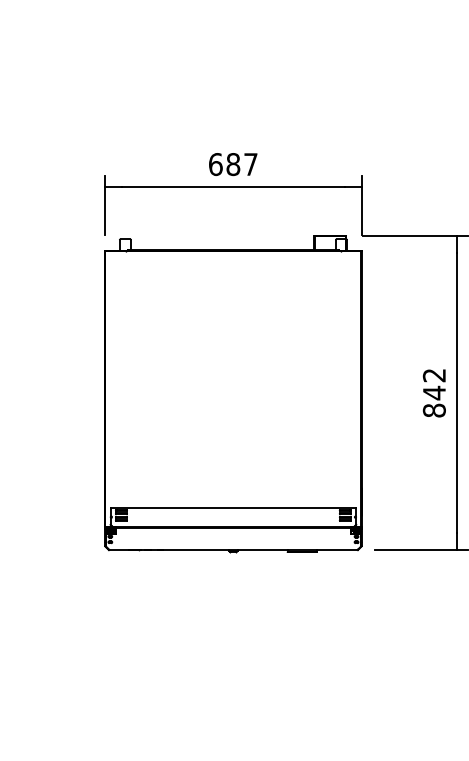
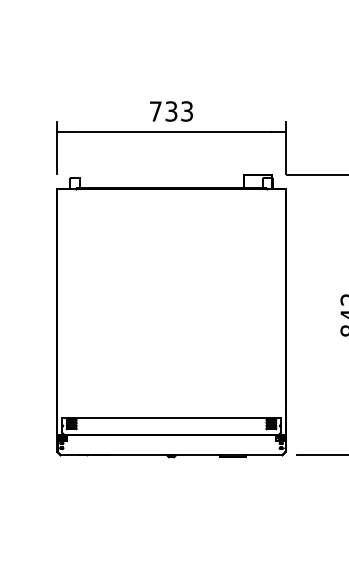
text: (233, 164) -> (171, 111), 687 -> 733

